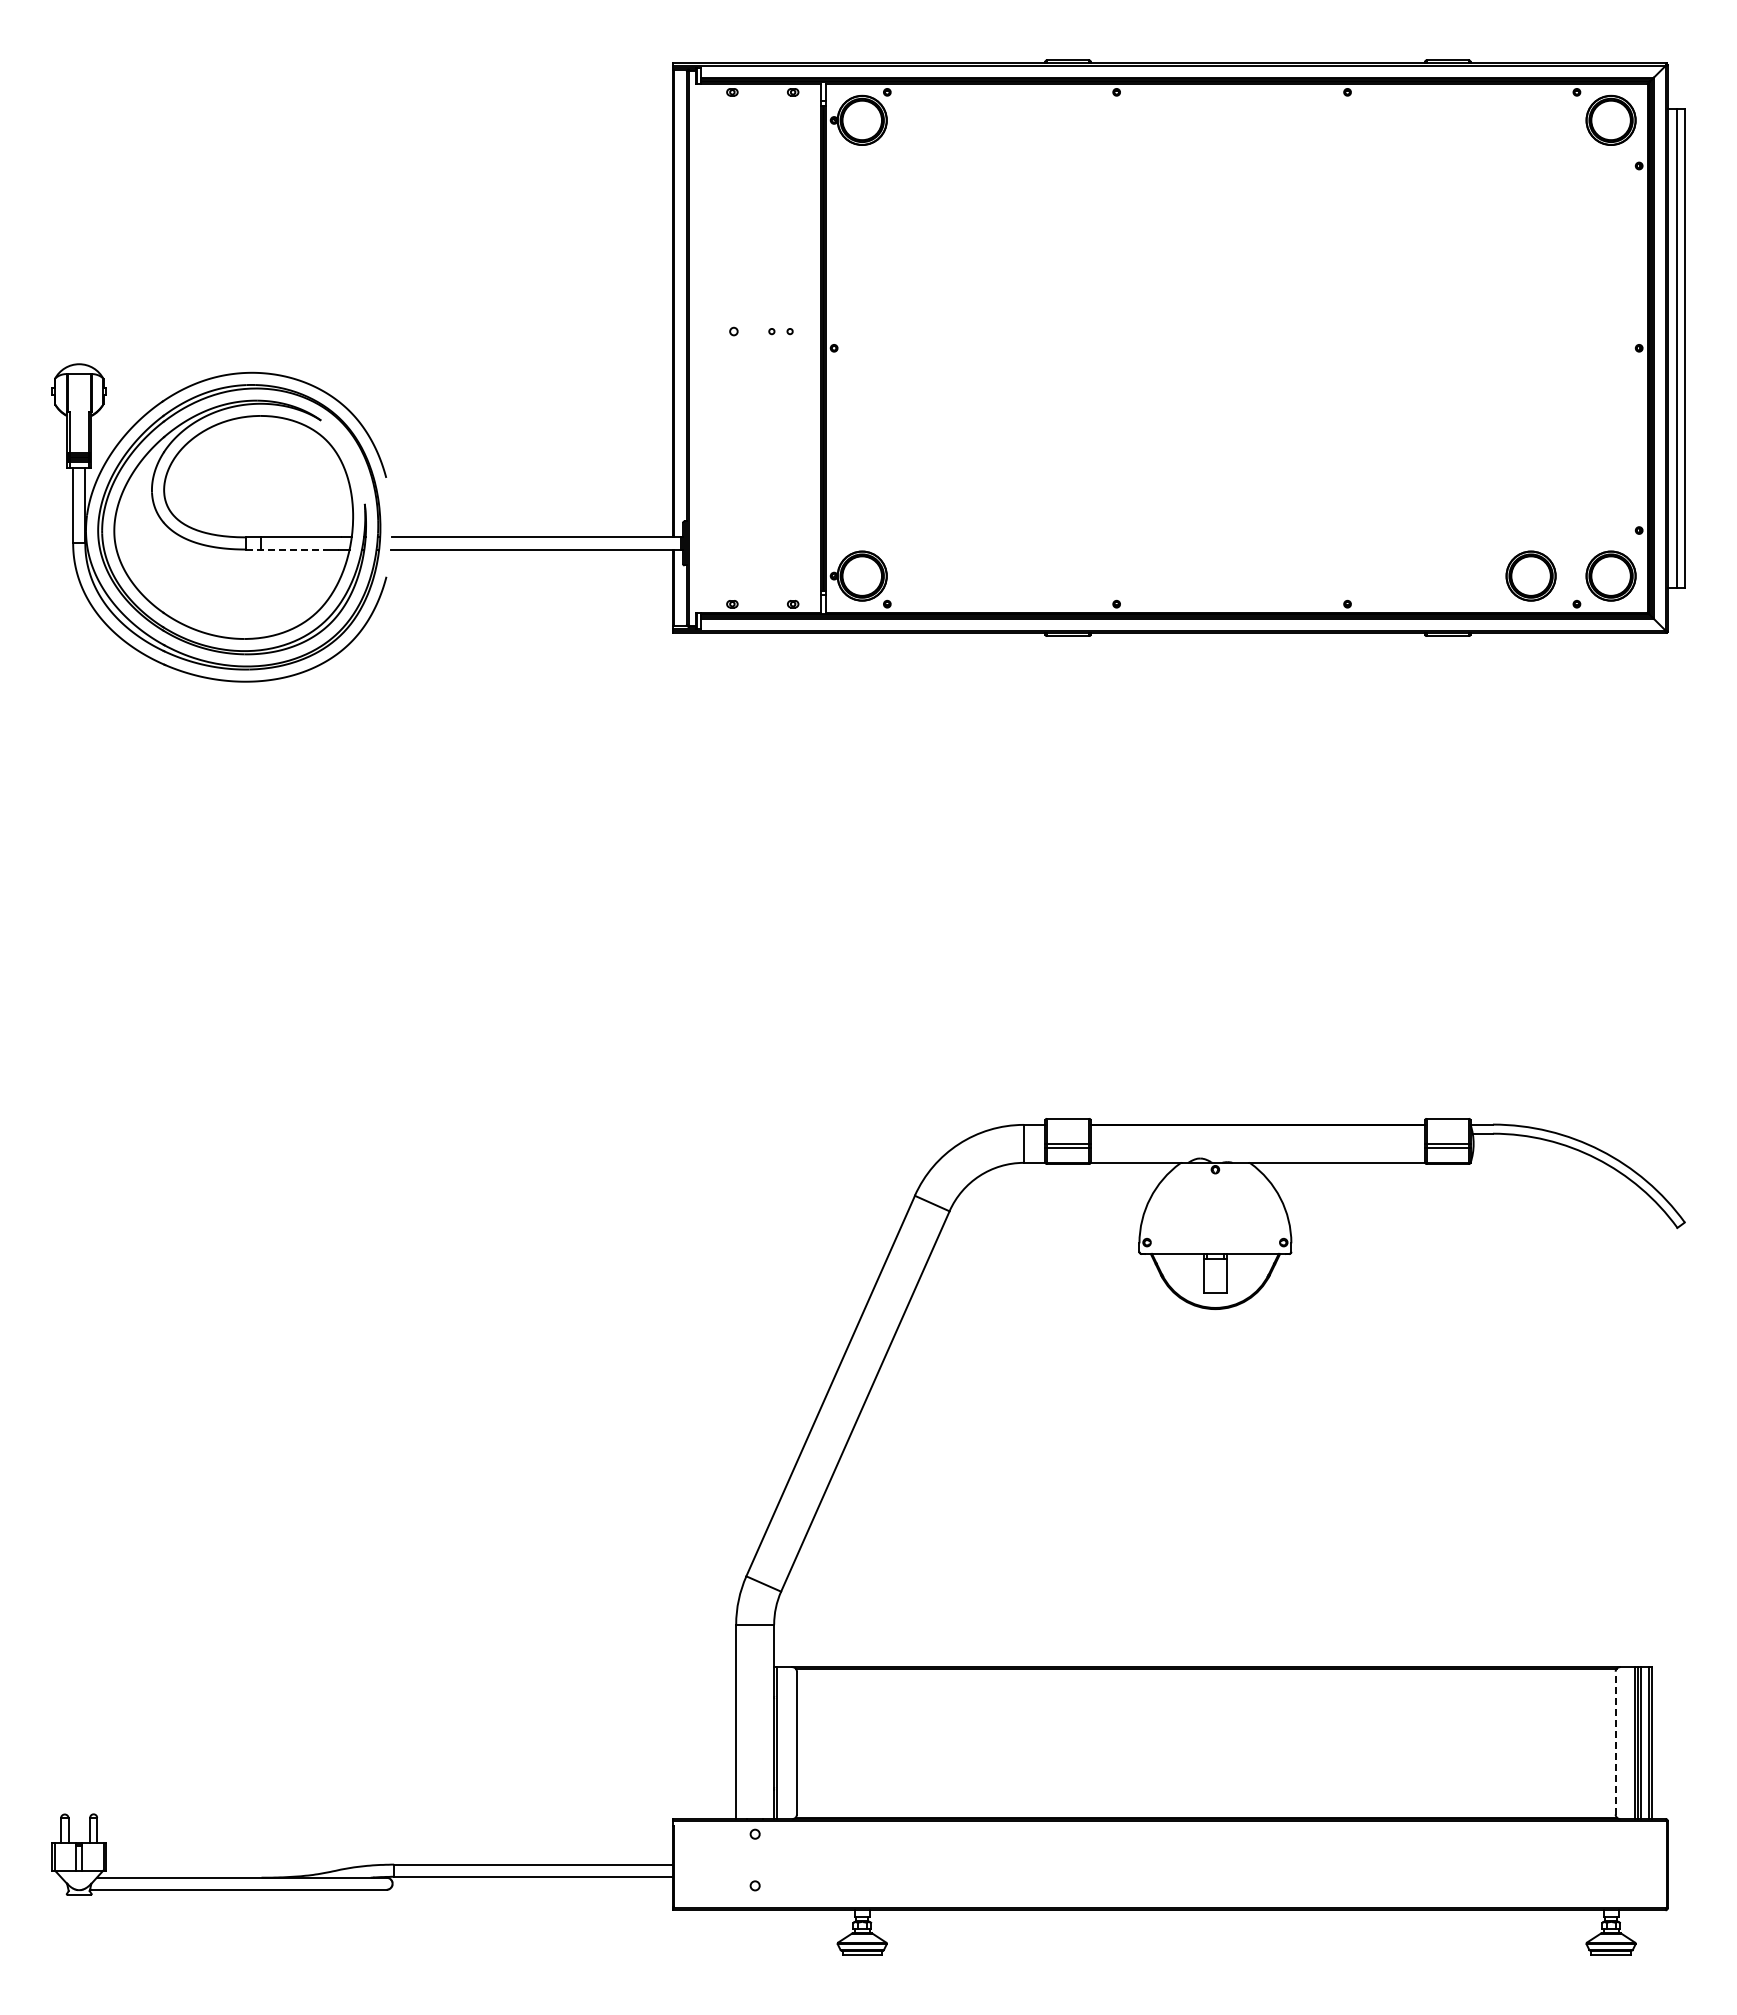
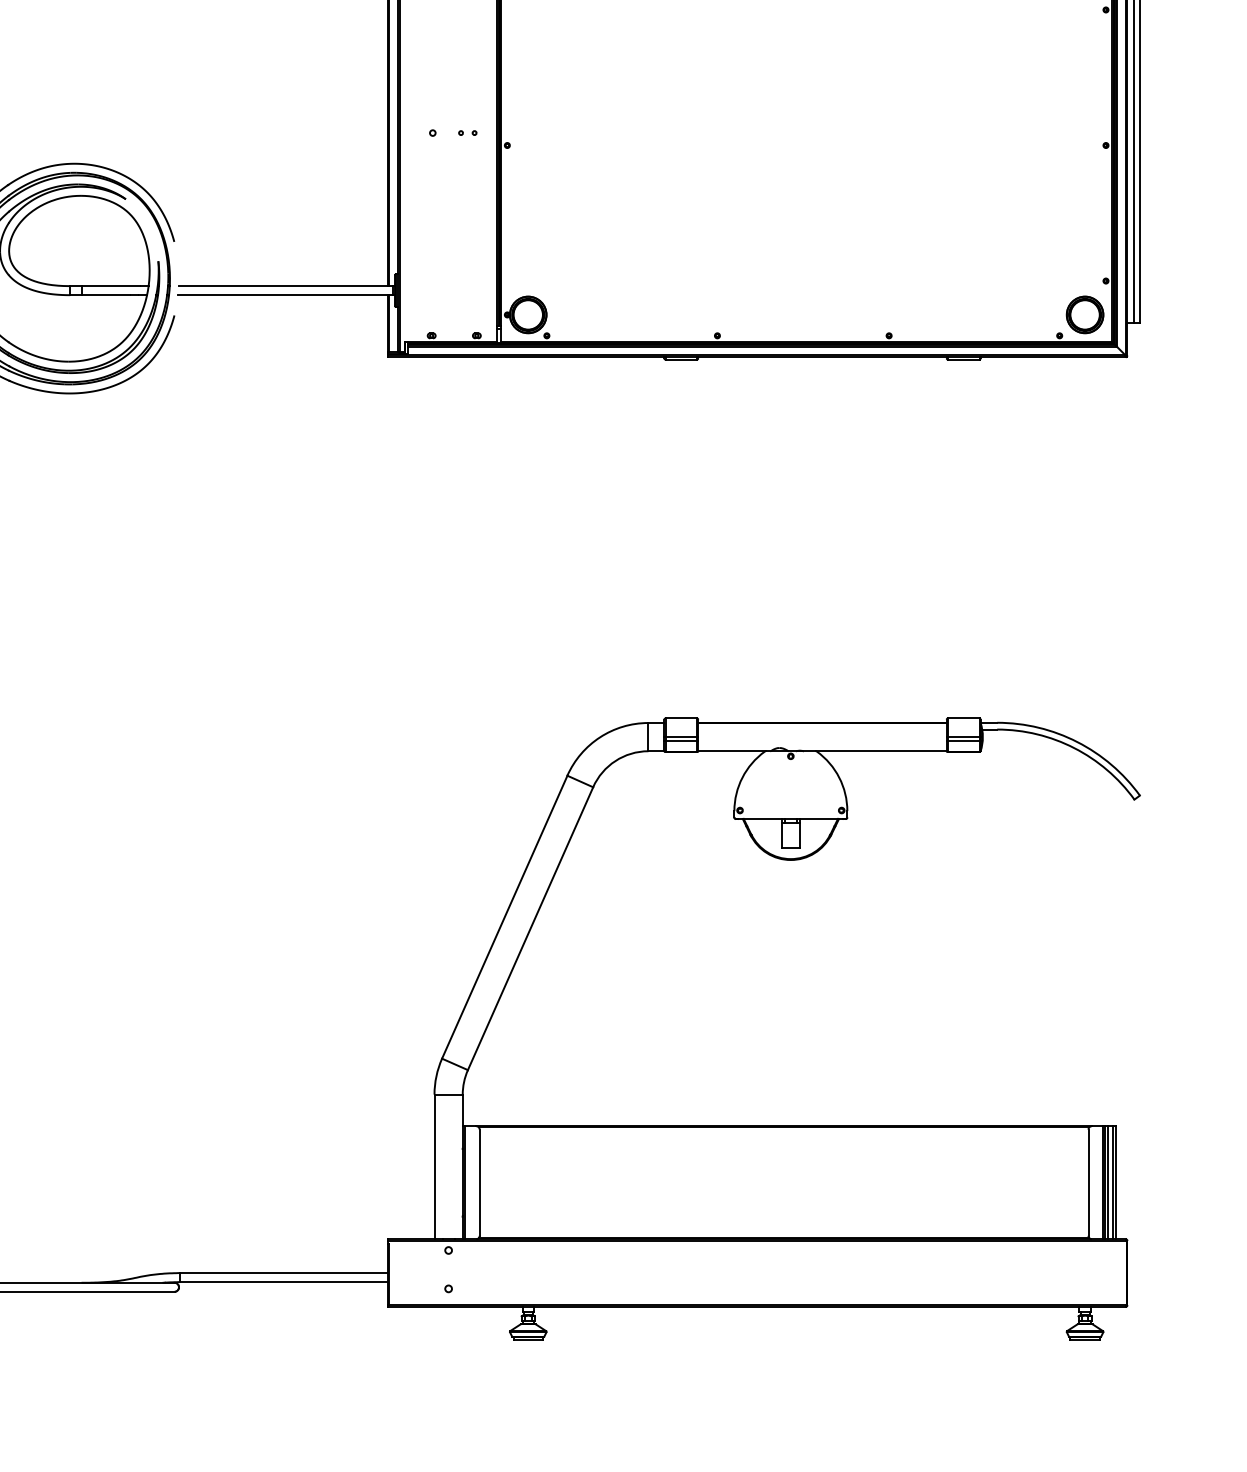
line: (287, 549) -> (100, 295), dashed -> solid
part: (1530, 575) -> (1025, 314), removed
line: (1615, 1742) -> (1088, 1182), dashed -> solid

